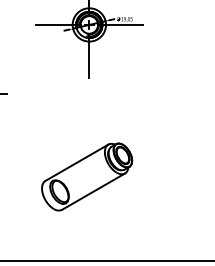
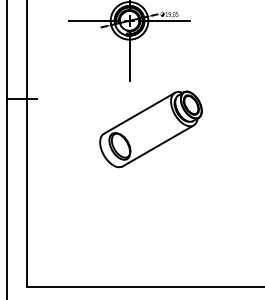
part: (86, 177) -> (150, 129), moved

